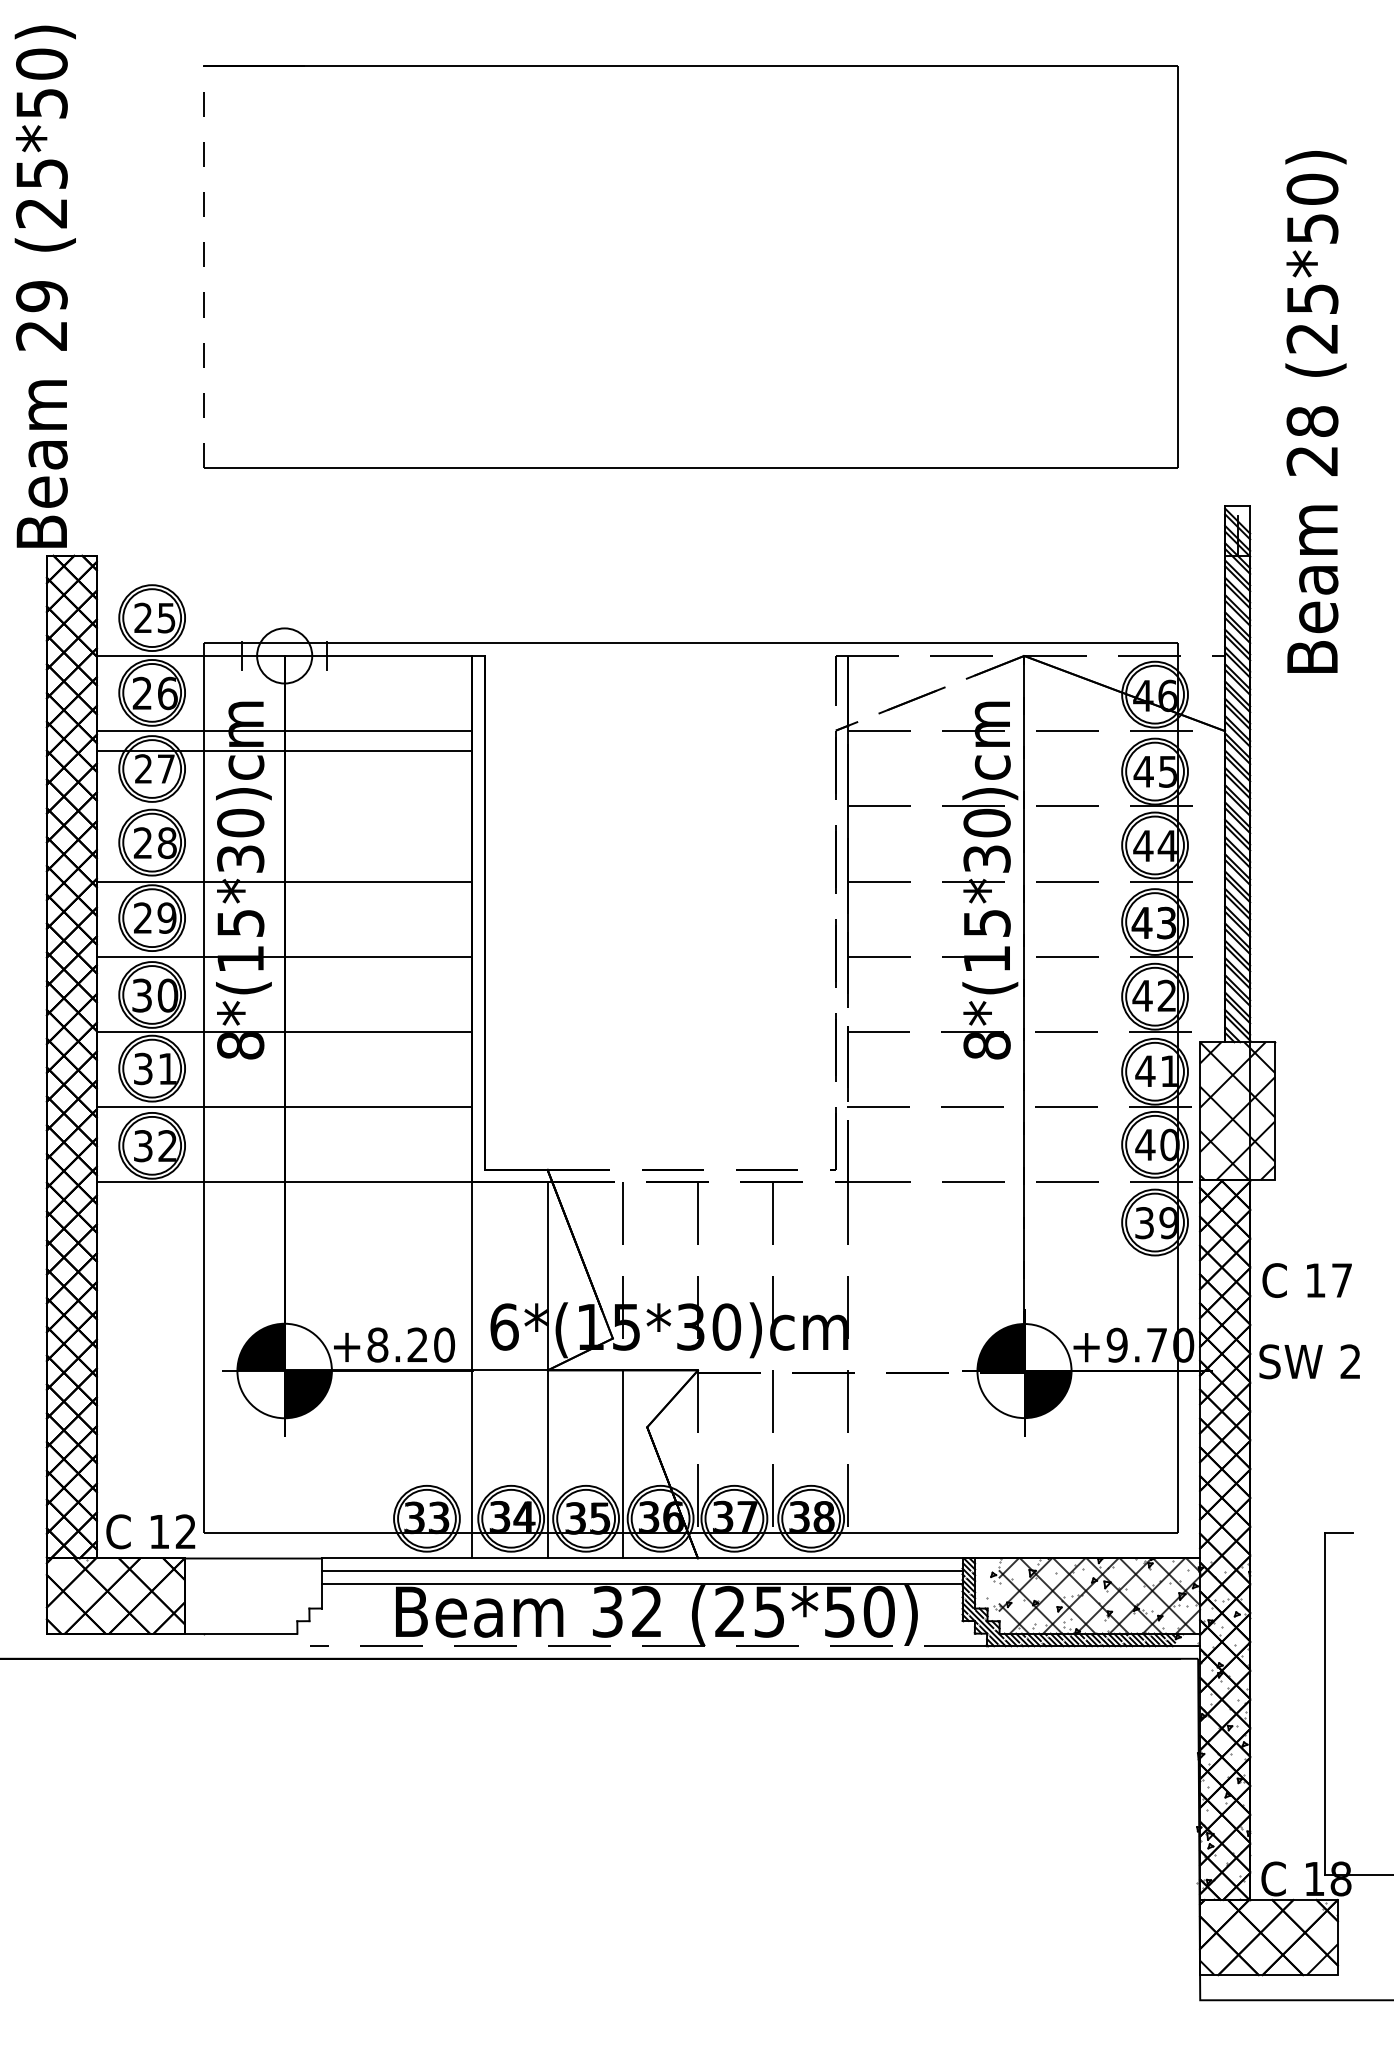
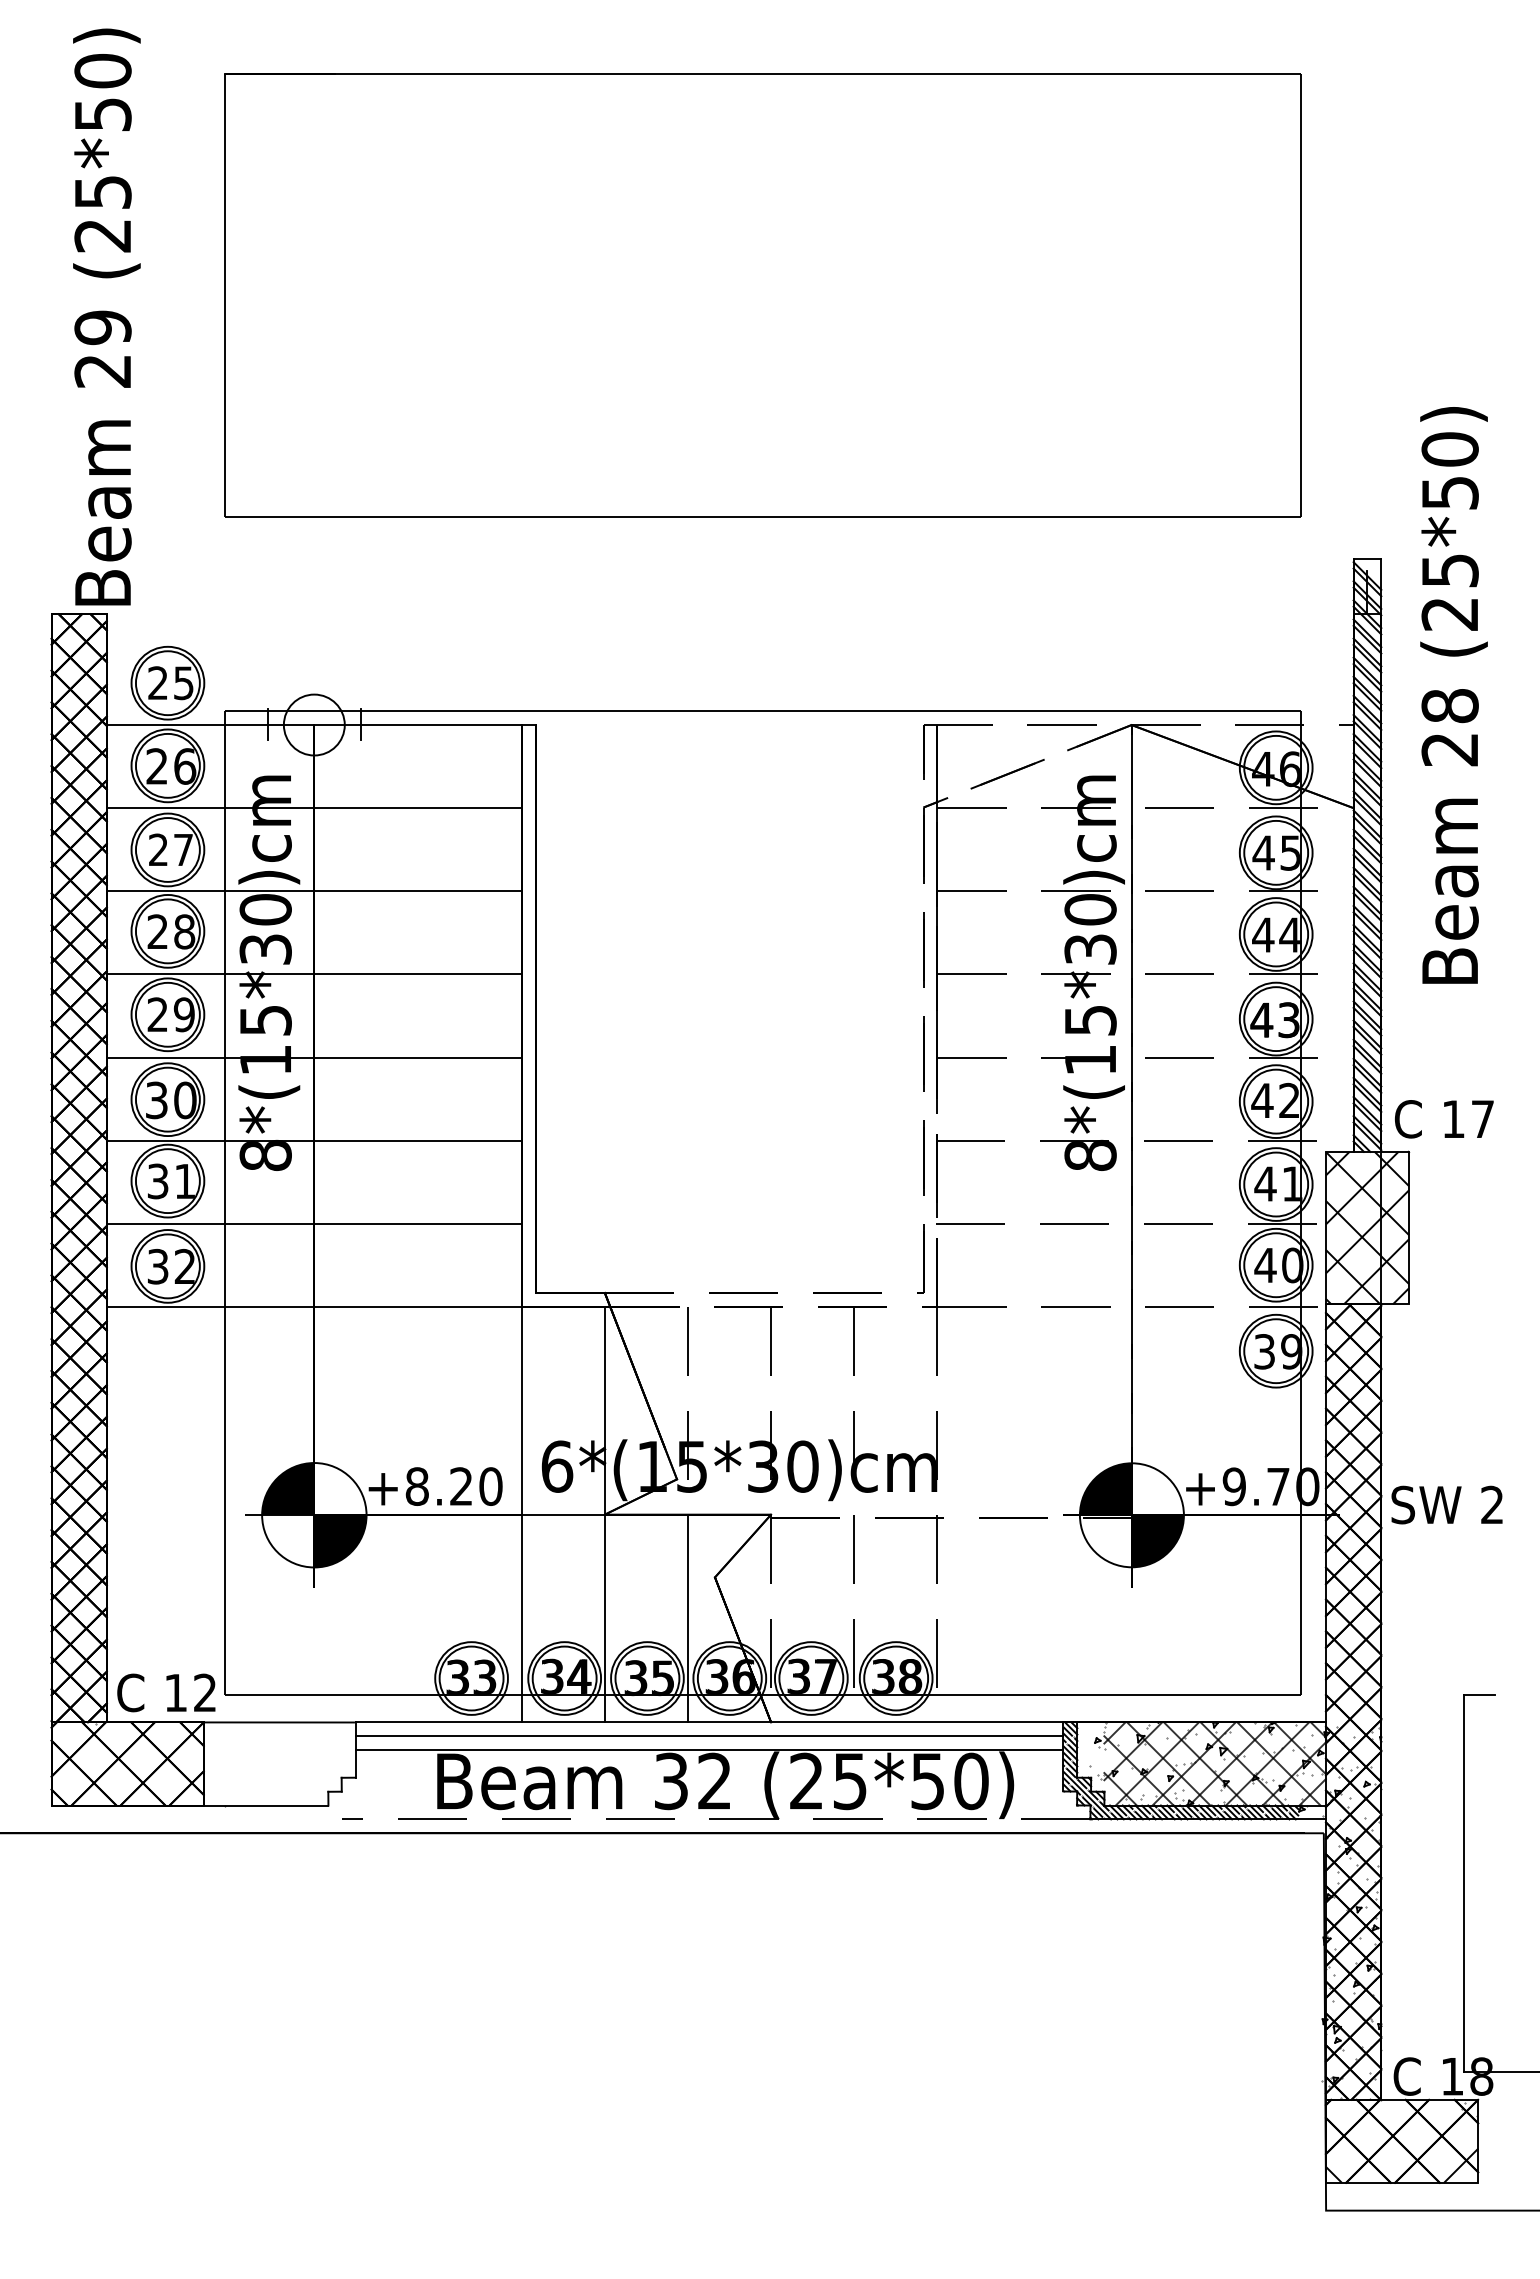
line: (203, 267) -> (224, 295), dashed -> solid
text: (45, 286) -> (106, 316), moved
text: (1315, 412) -> (1453, 695), moved
line: (283, 751) -> (313, 891), moved
text: (1307, 1280) -> (1444, 1119), moved

